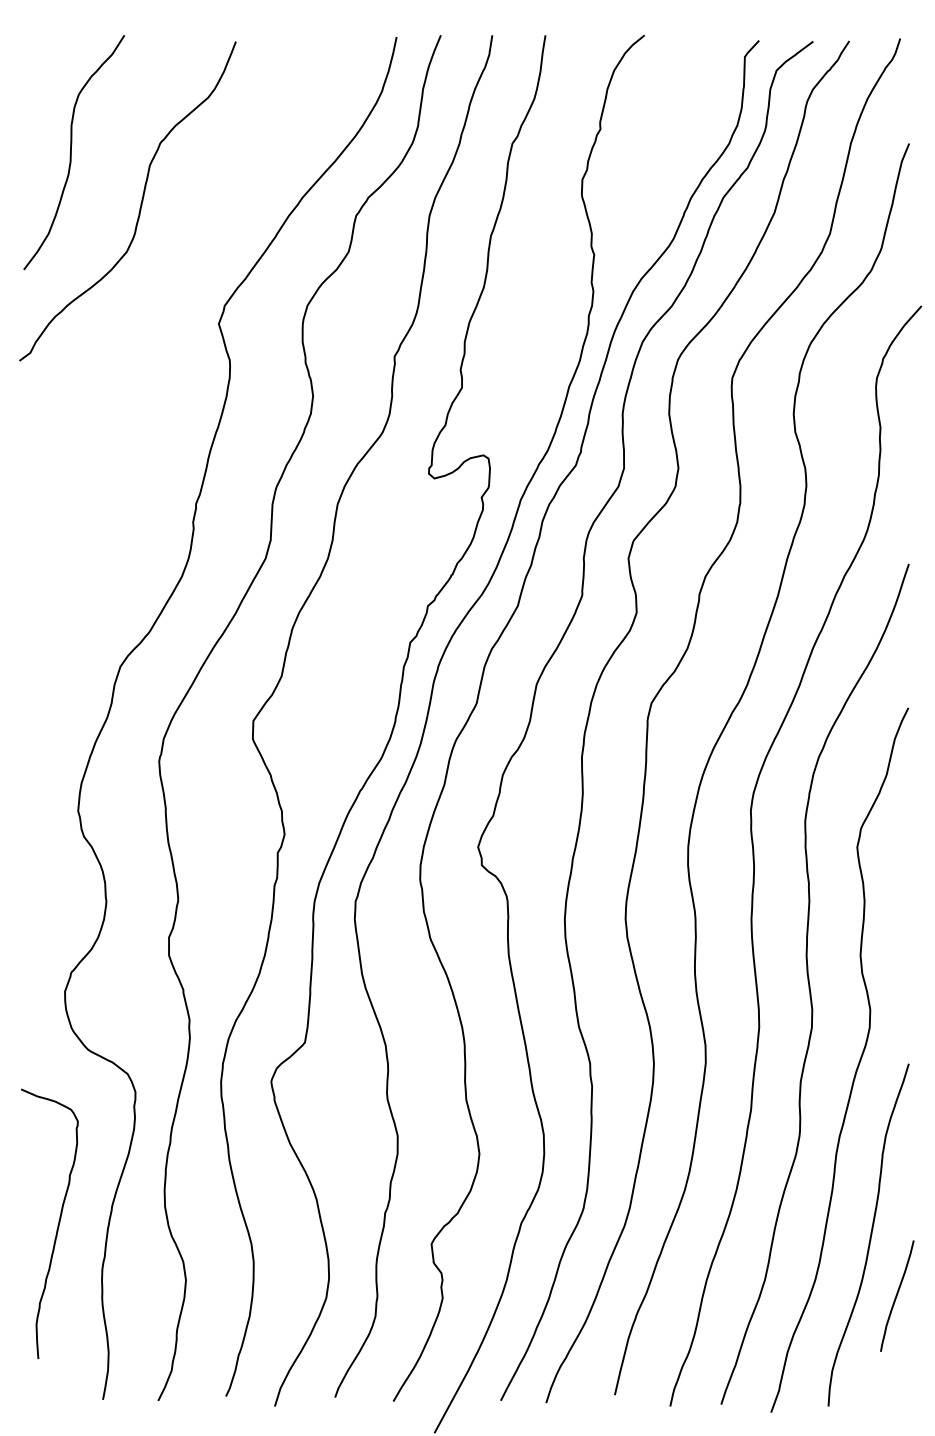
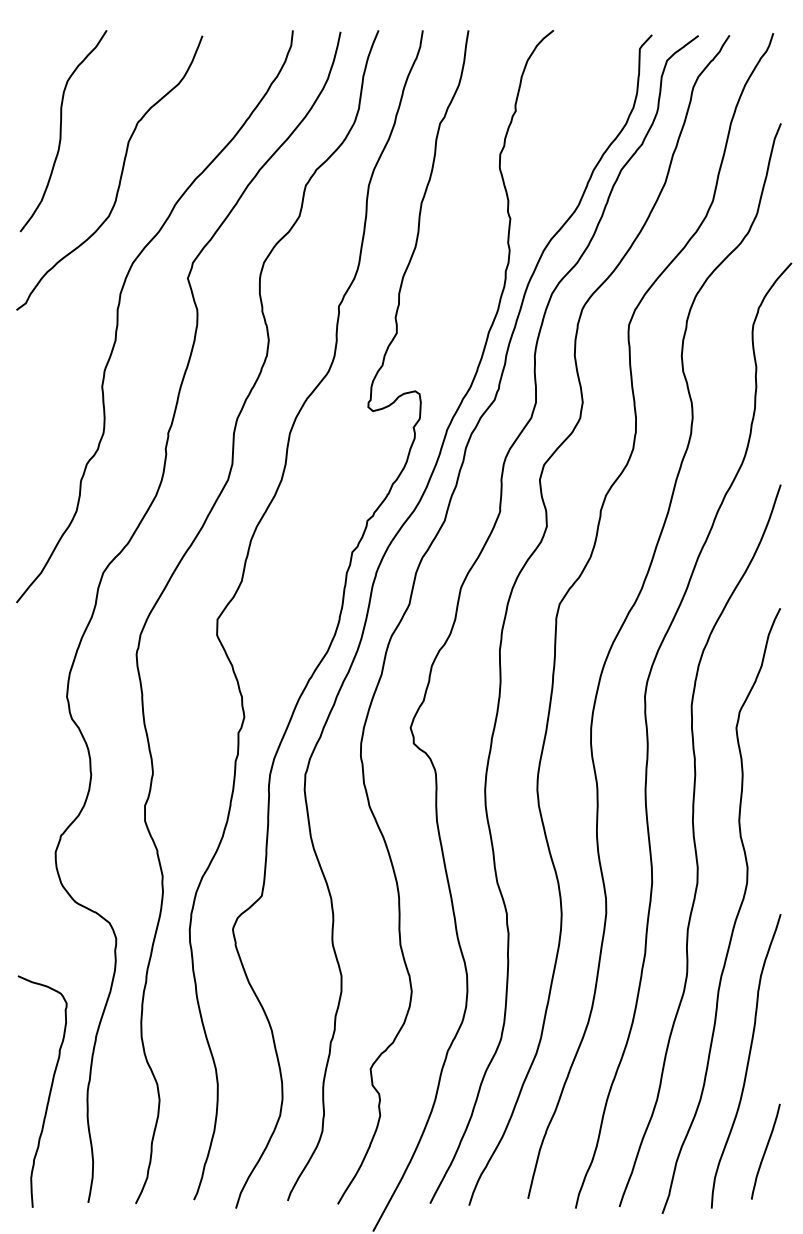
curve: (138, 368) -> (118, 316), added
curve: (57, 1223) -> (49, 1091), moved
curve: (896, 1295) -> (765, 1151), moved

